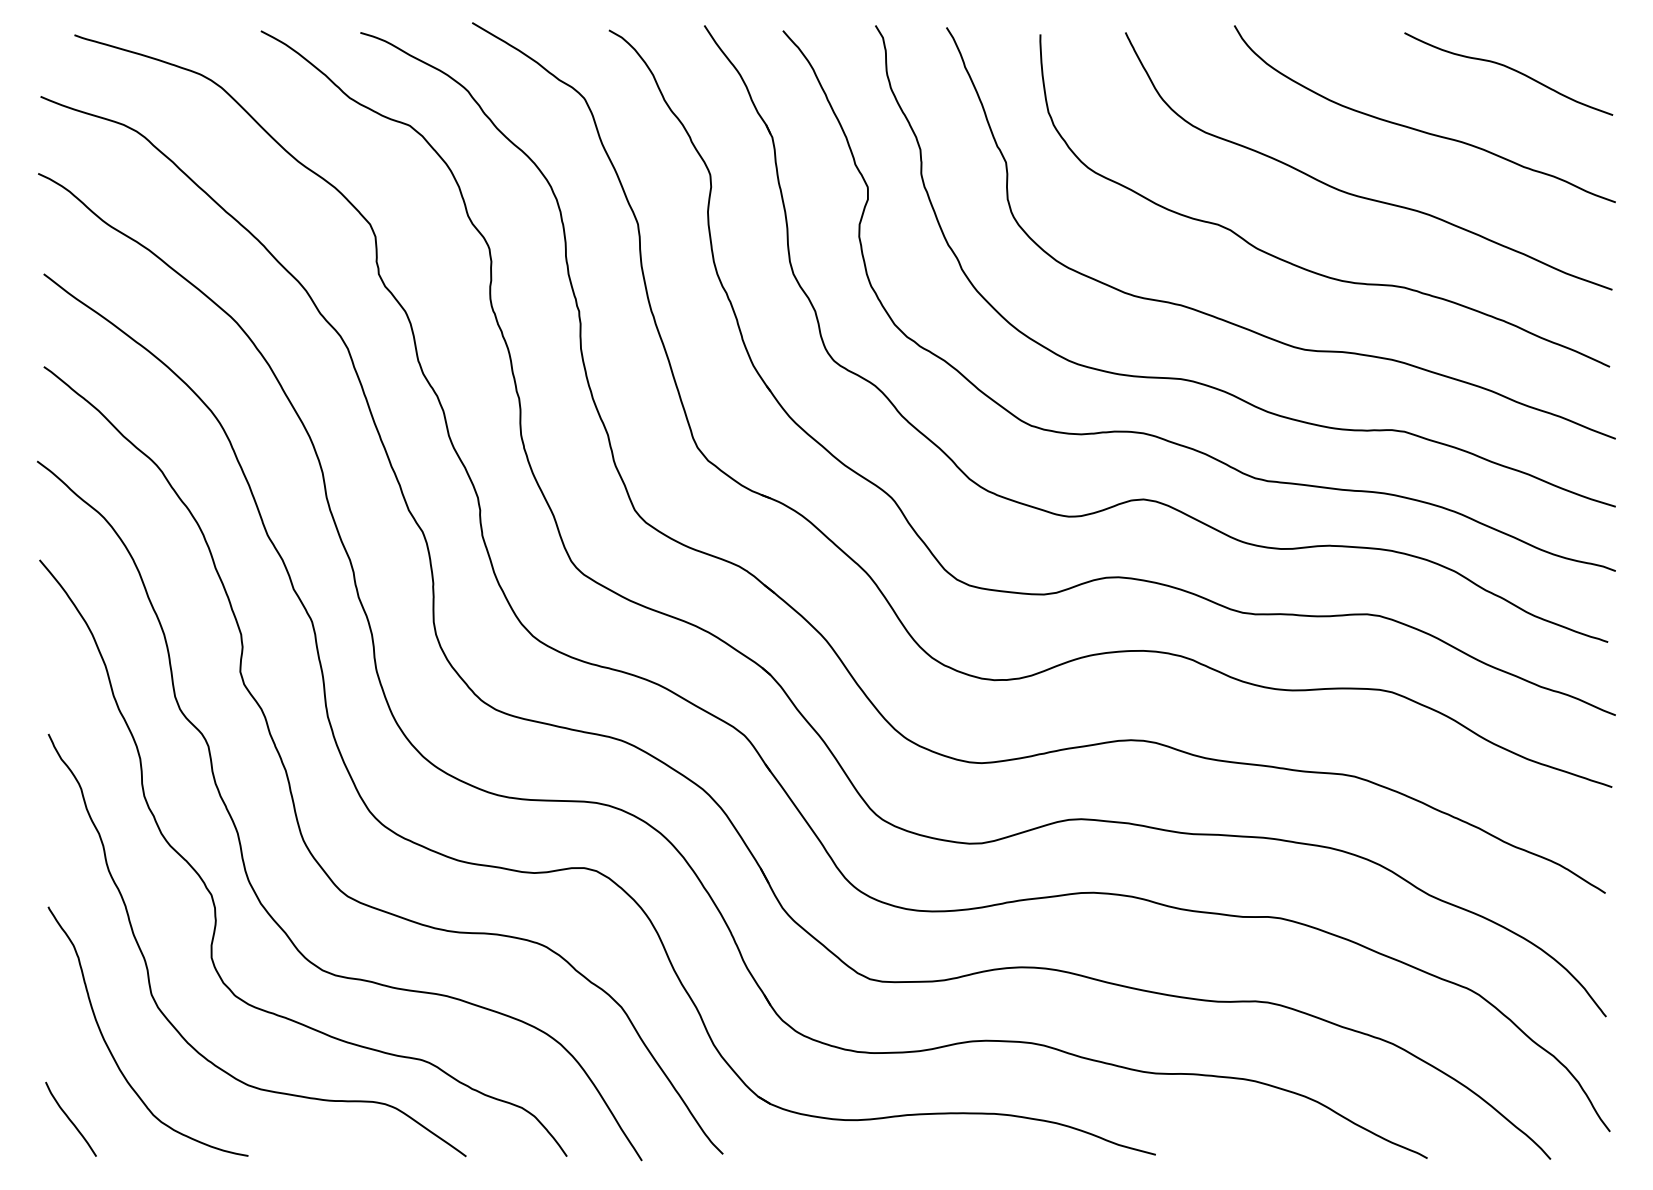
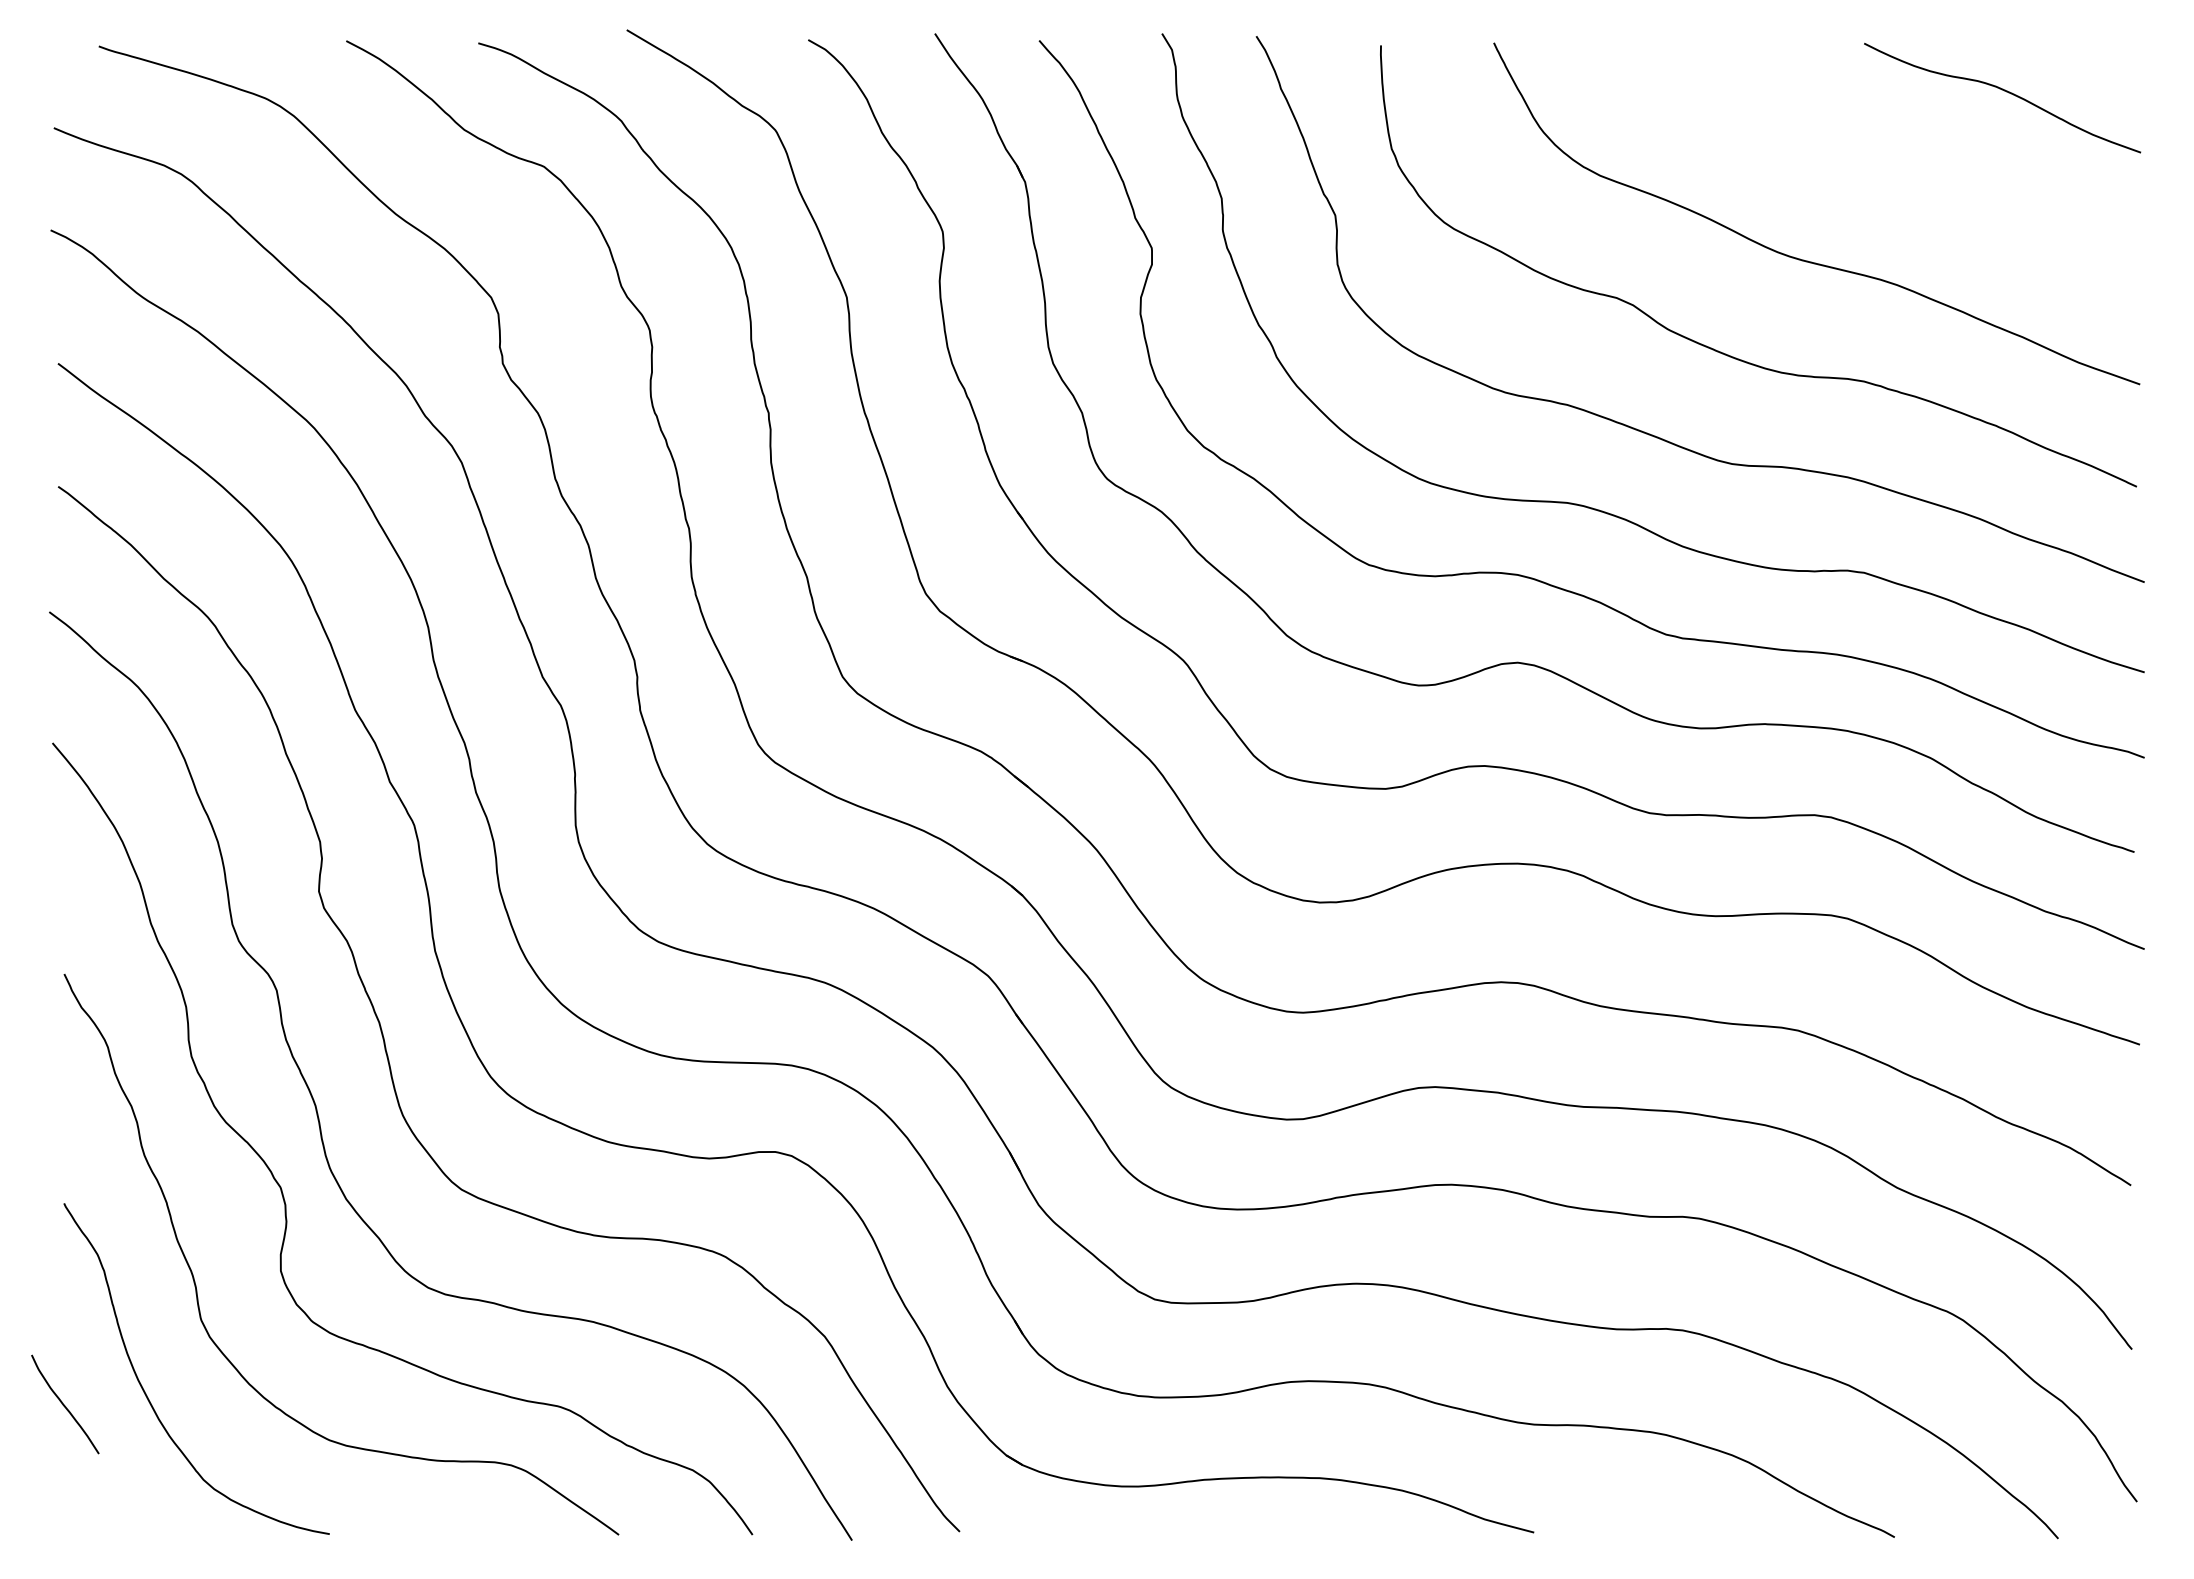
curve: (1420, 130) -> (1885, 172), removed
curve: (70, 1119) -> (64, 1404), moved

